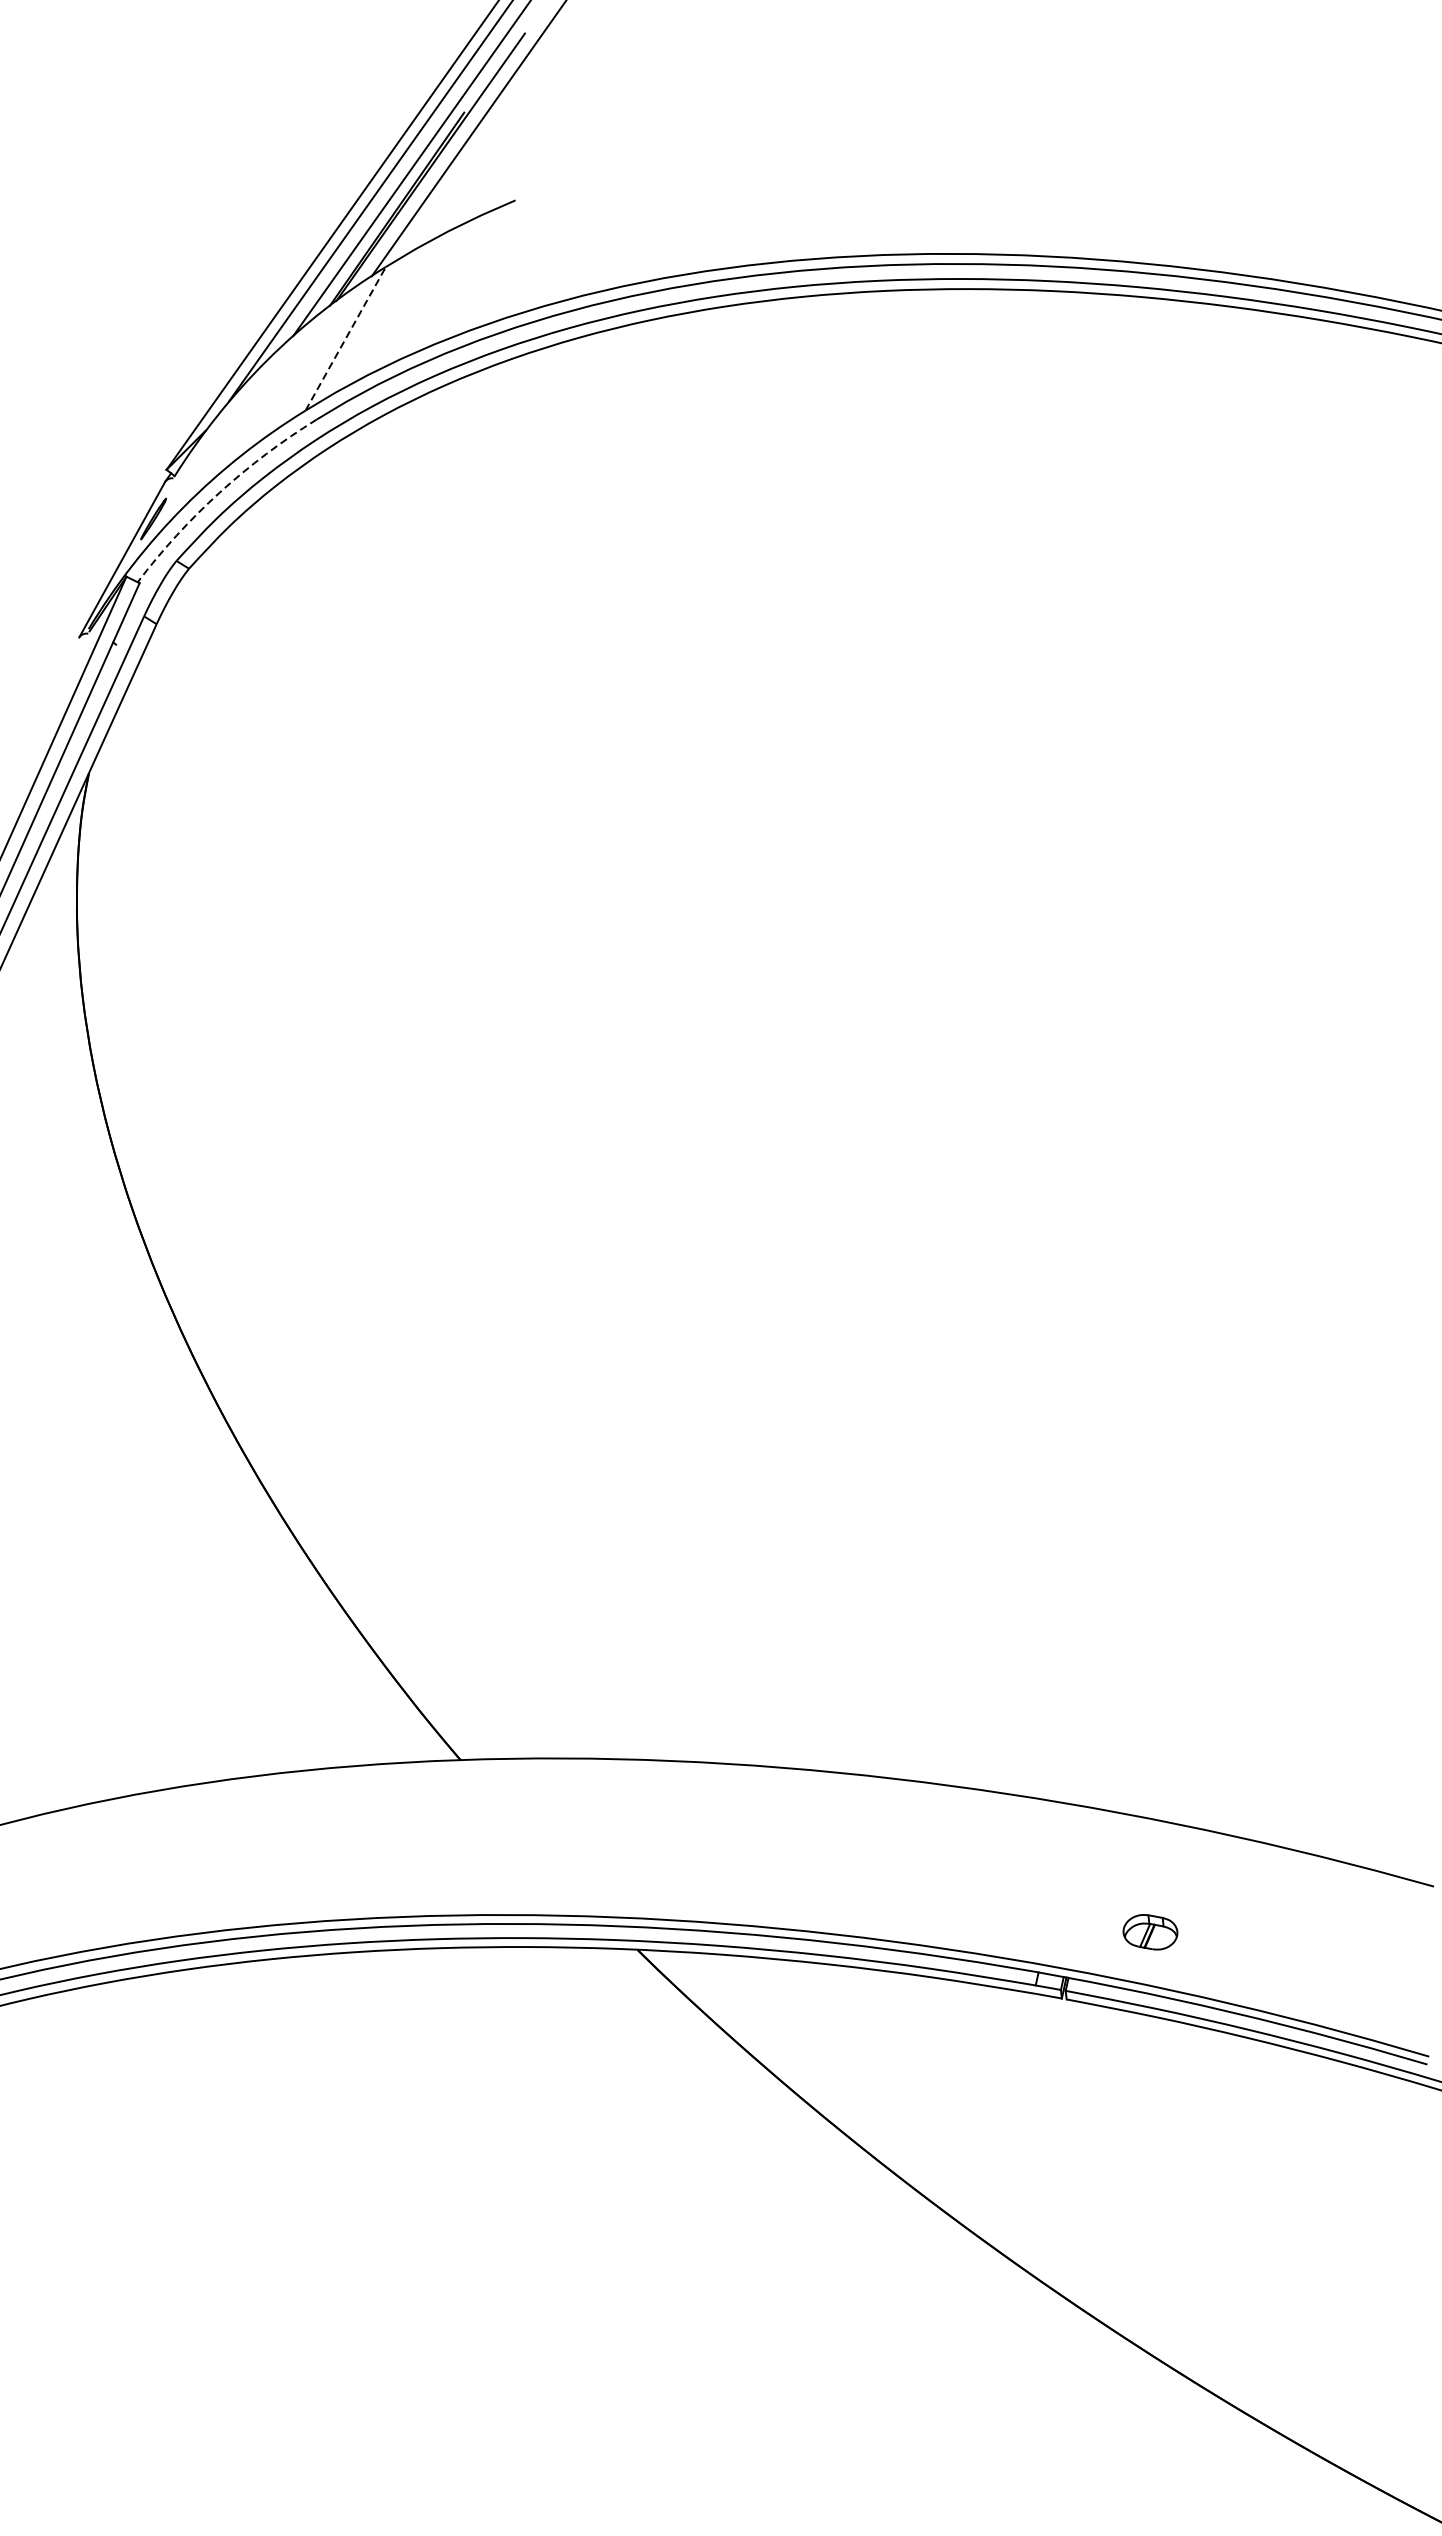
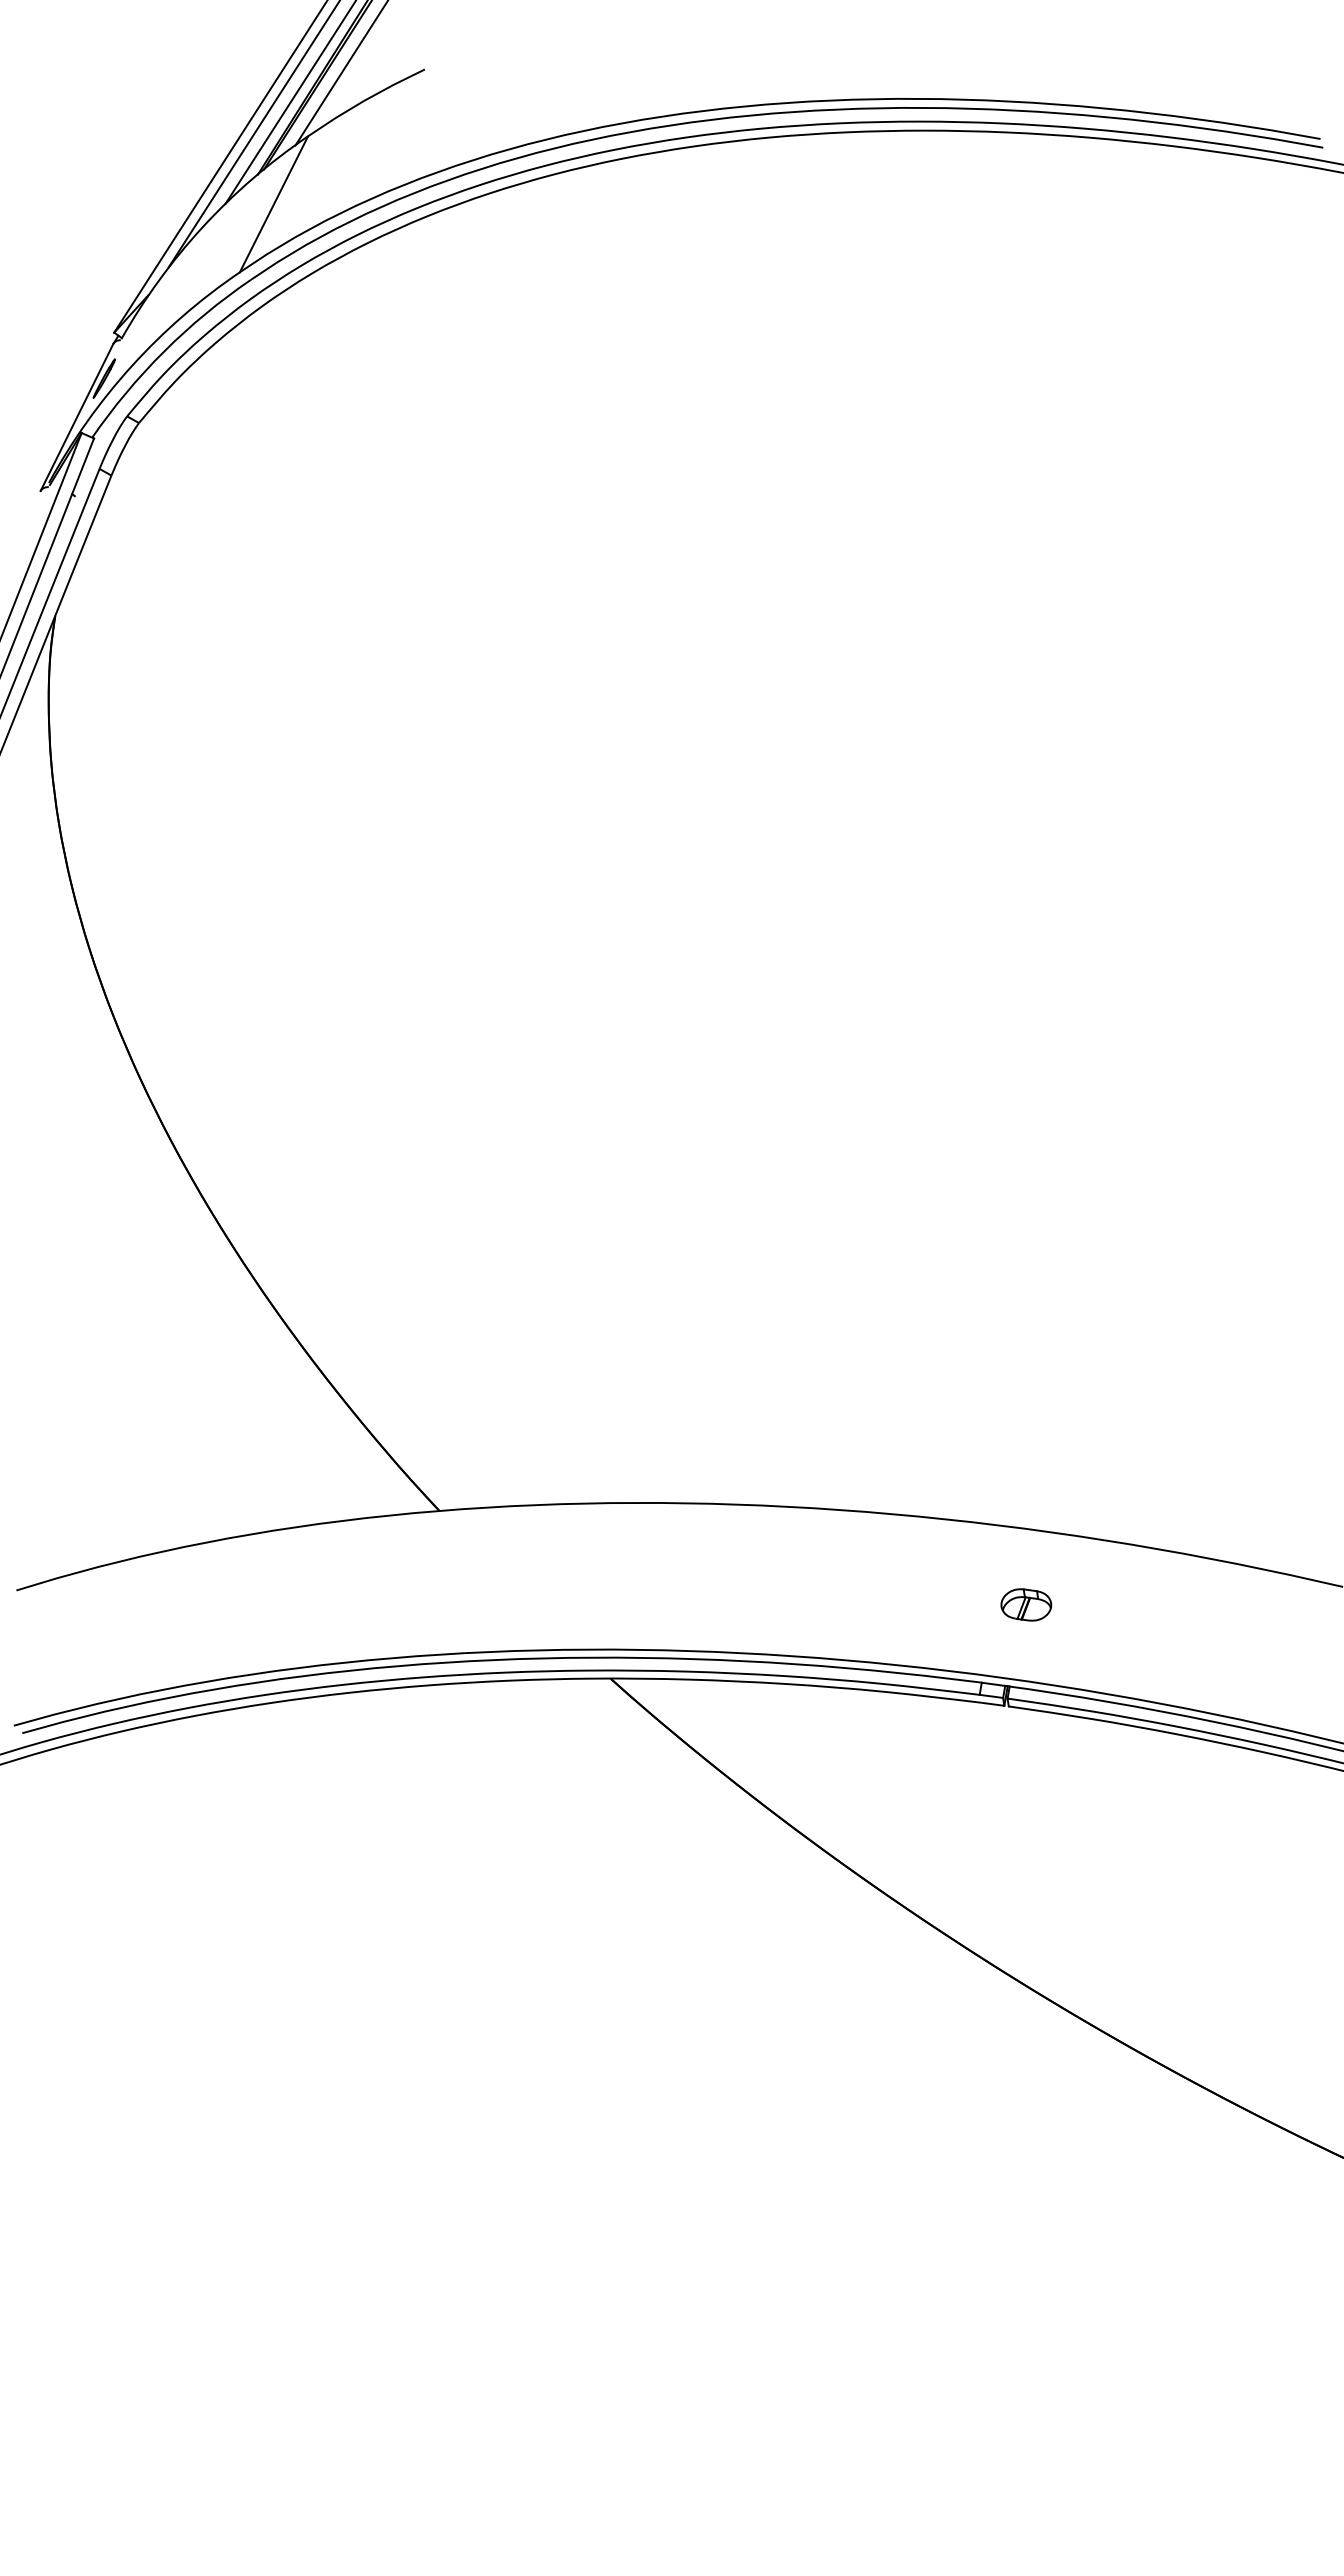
line: (346, 337) -> (274, 203), dashed -> solid
arc: (220, 492) -> (164, 351), dashed -> solid
part: (1150, 1931) -> (1026, 1604), moved

